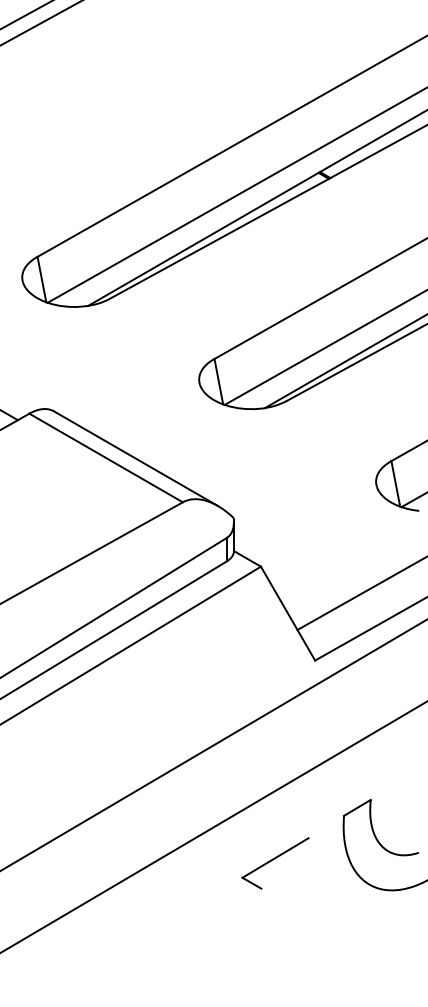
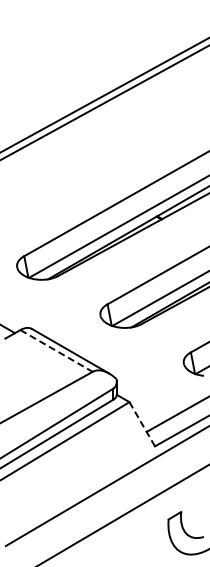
line: (105, 456) -> (56, 350), solid -> dashed
line: (288, 614) -> (142, 424), solid -> dashed
part: (273, 862) -> (135, 541), removed

